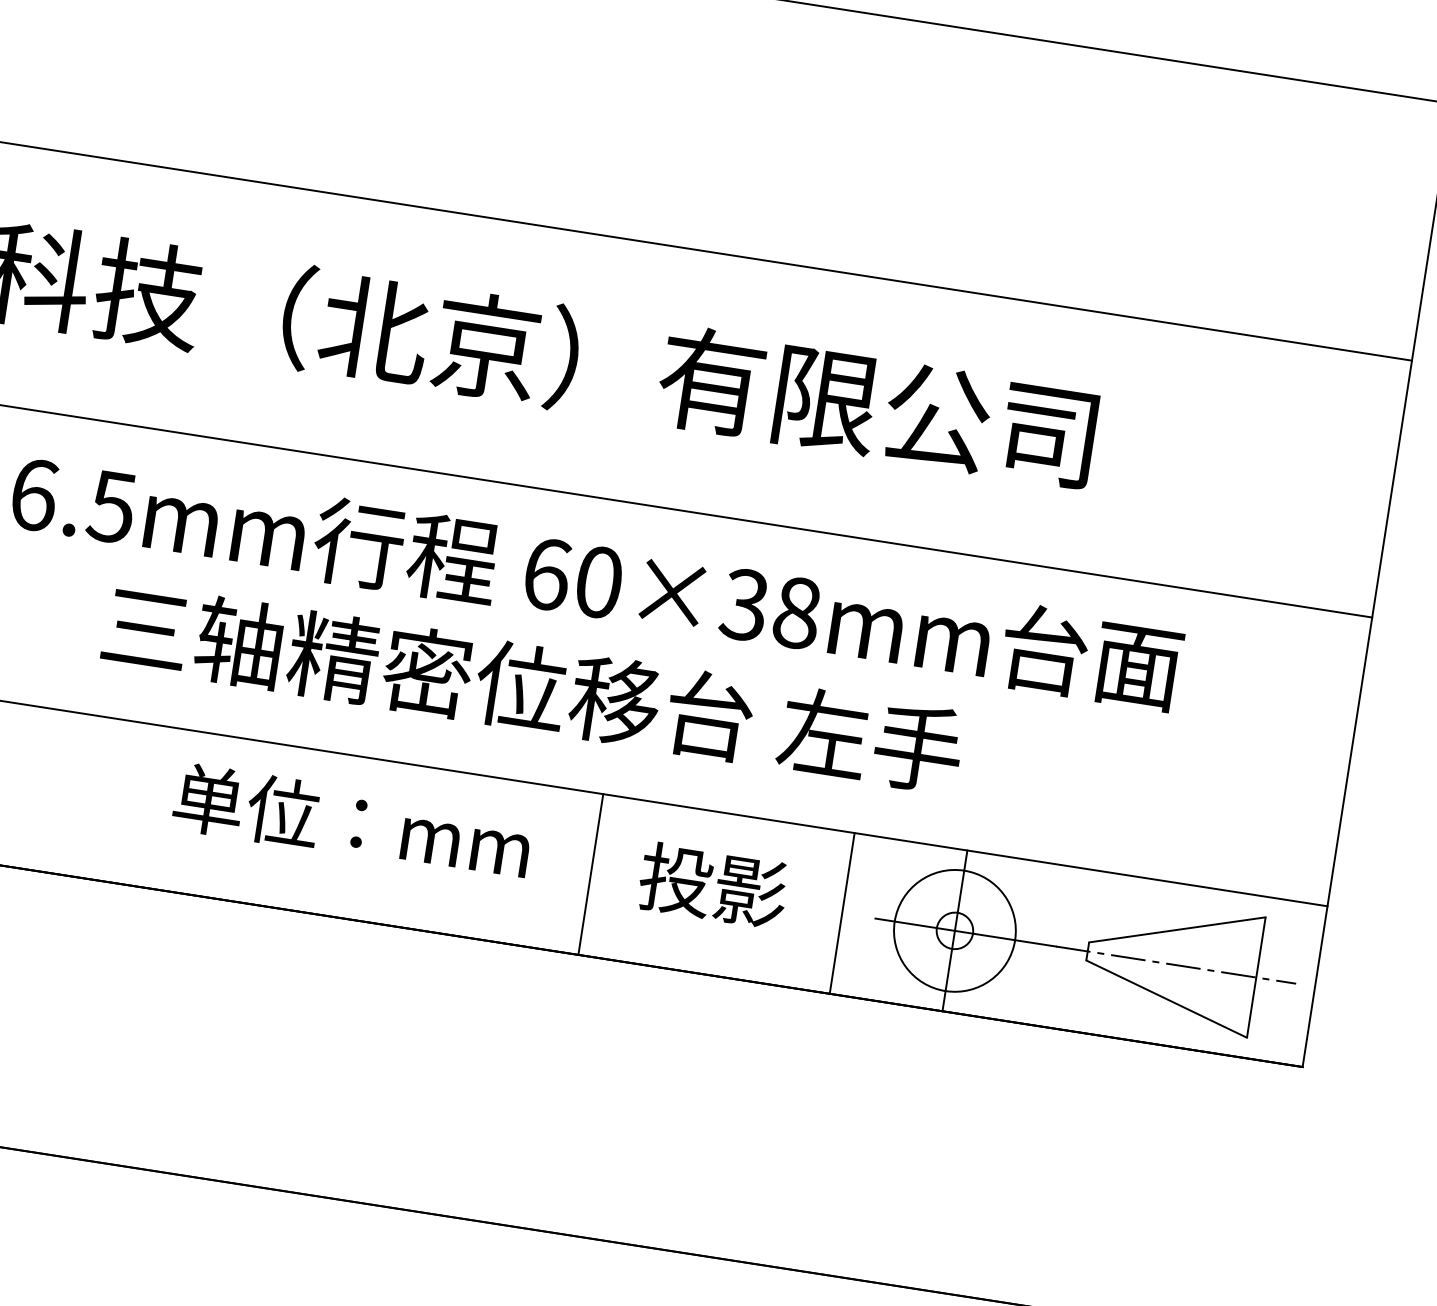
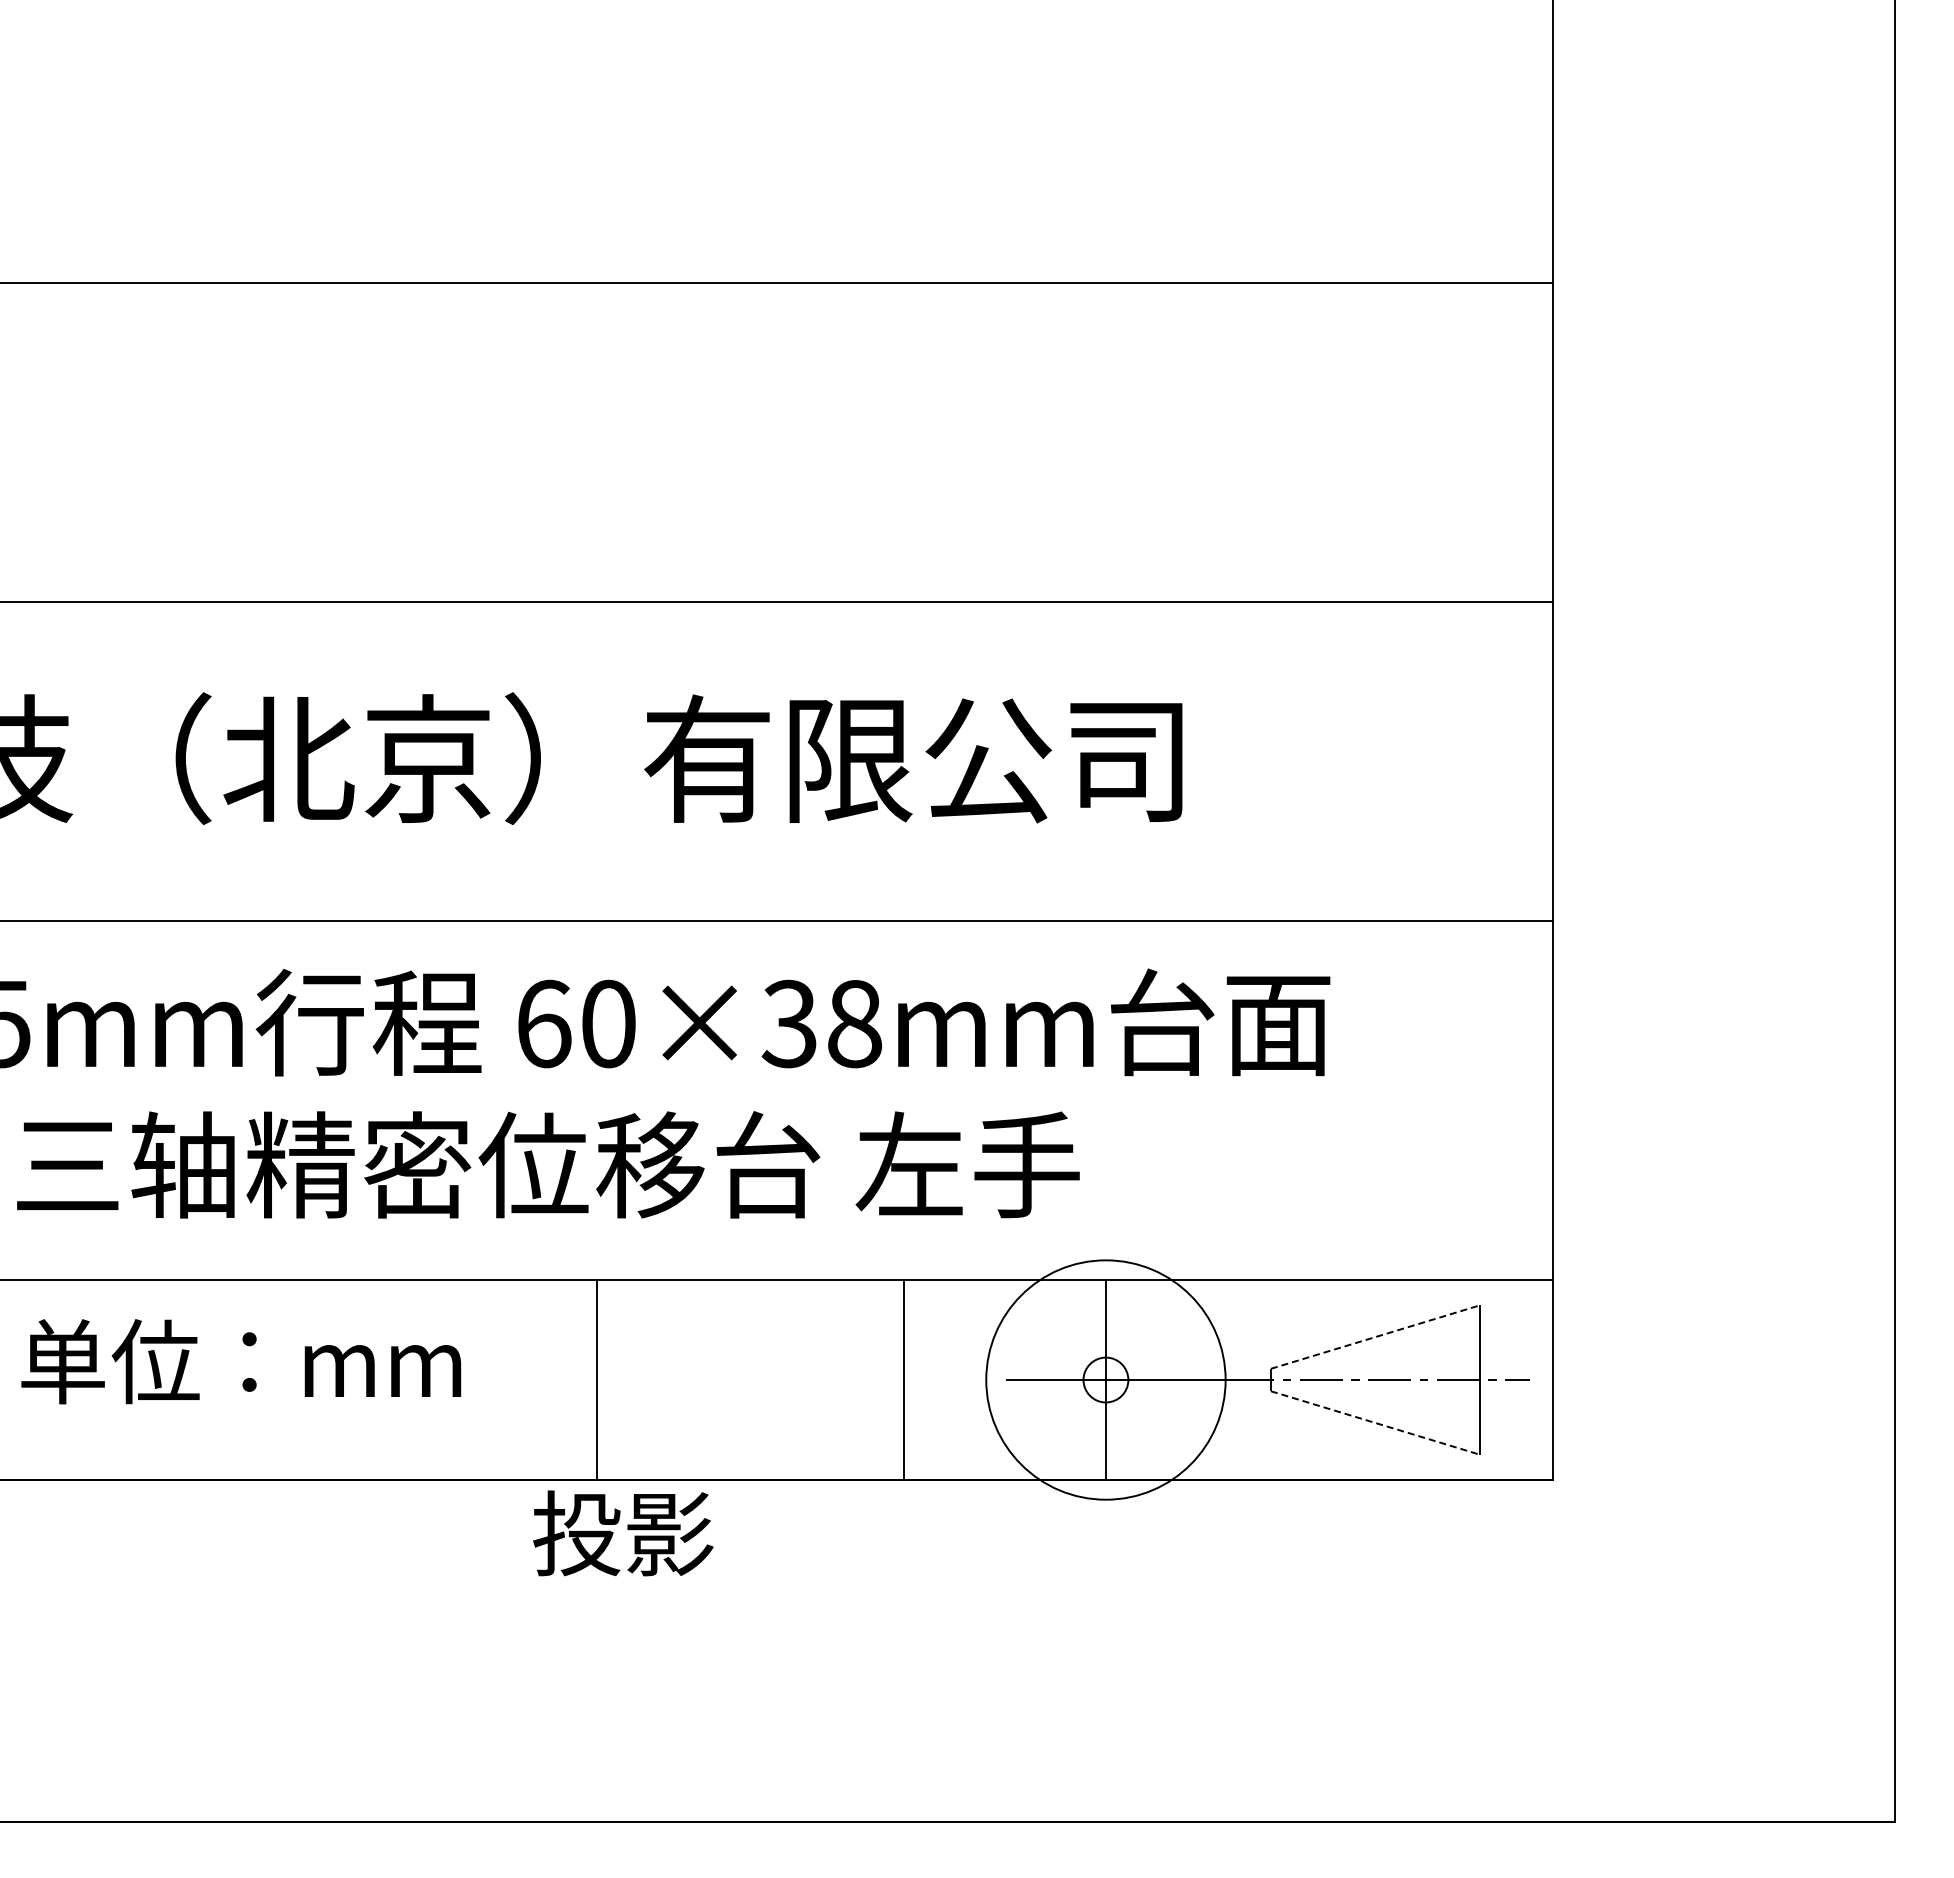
text: (352, 822) -> (241, 1361), moved
line: (590, 874) -> (596, 1379), moved
text: (713, 885) -> (623, 1533), moved
line: (841, 912) -> (903, 1379), moved
line: (1178, 929) -> (1376, 1336), solid -> dashed
circle: (954, 930) -> (1105, 1379), size x1.6
line: (1167, 999) -> (1376, 1423), solid -> dashed

